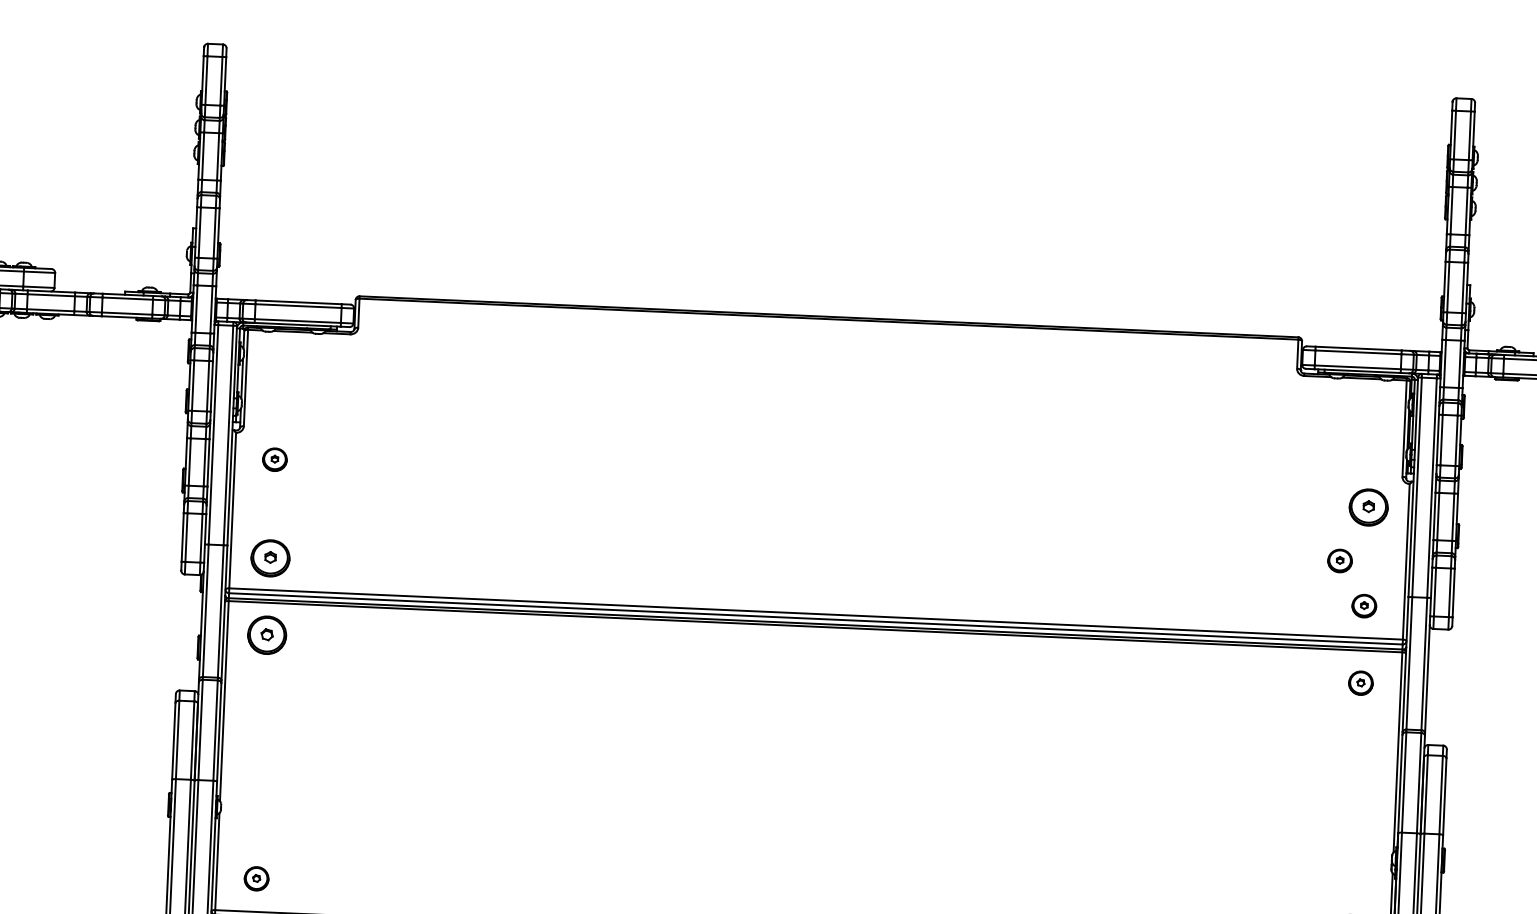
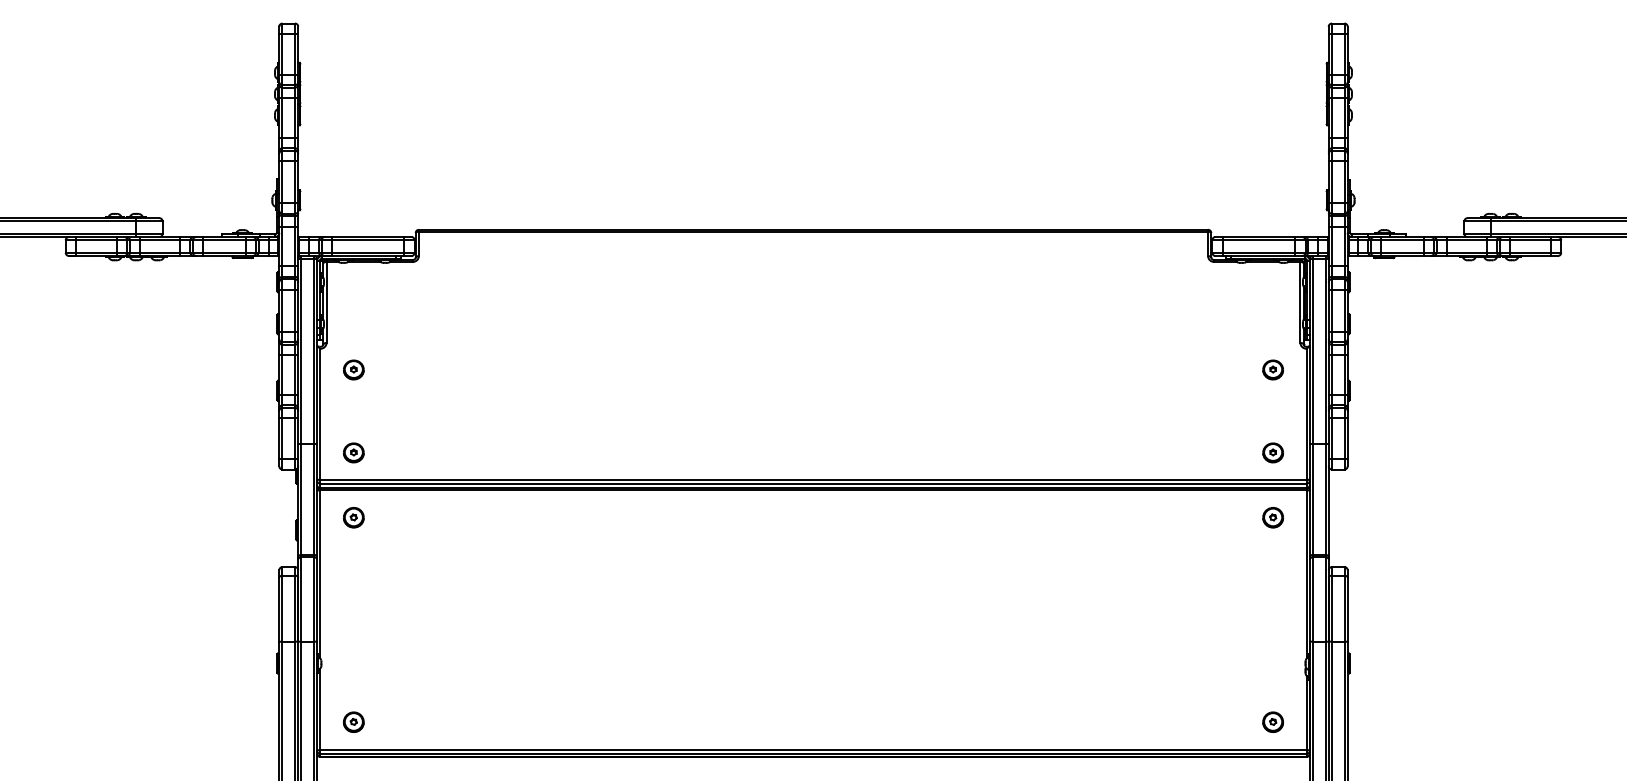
part: (1367, 506) -> (1272, 369), size x0.62
part: (270, 557) -> (353, 452), size x0.62
part: (1340, 560) -> (1251, 415), removed
part: (266, 635) -> (353, 517), size x0.62

